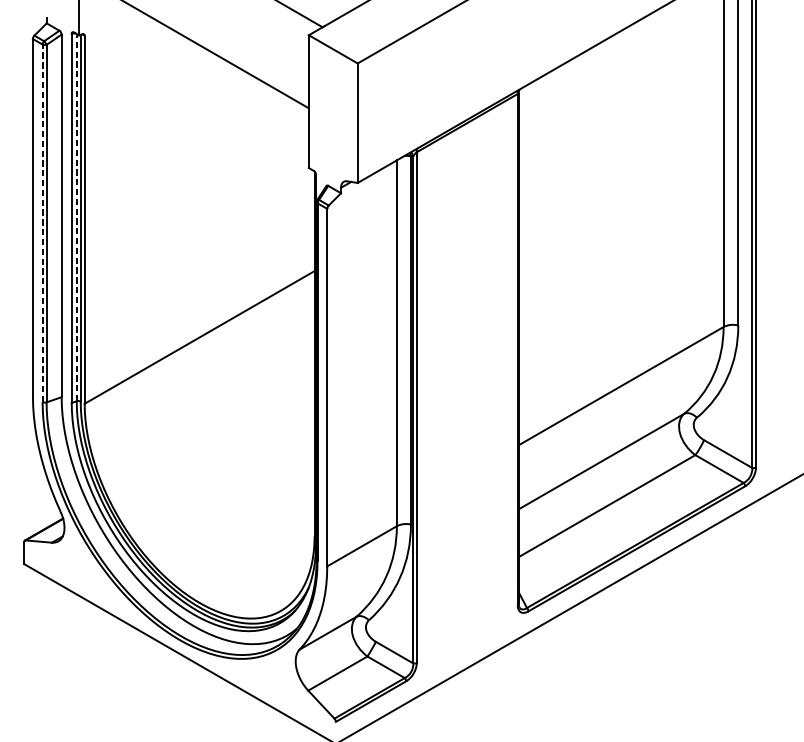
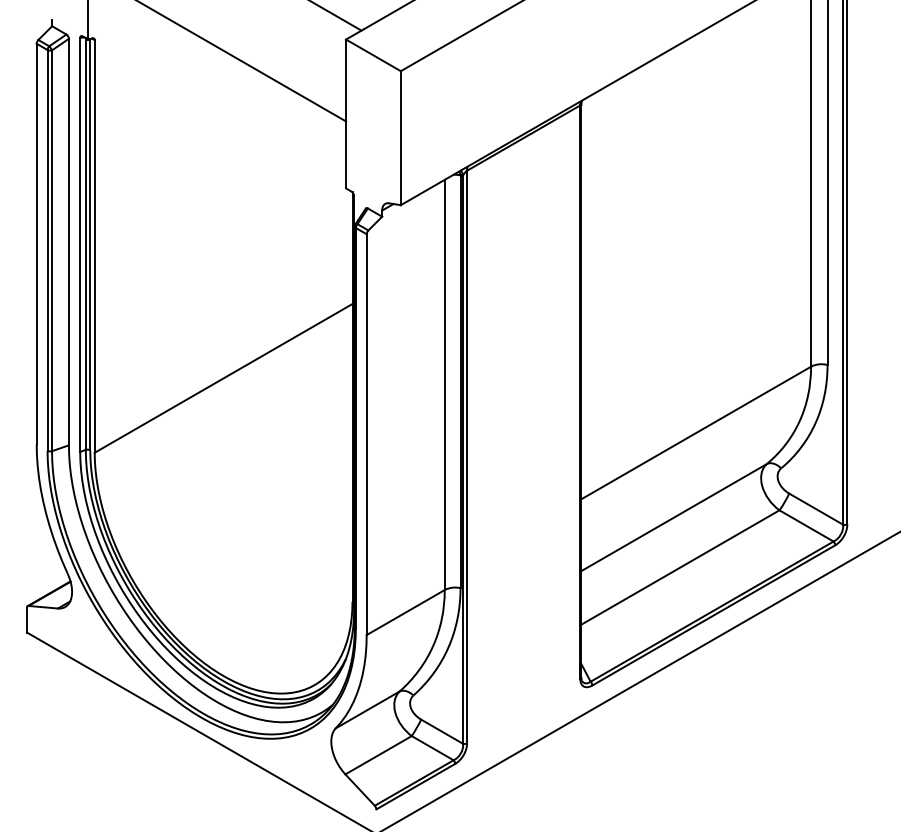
line: (76, 218) -> (85, 244), dashed -> solid
line: (42, 222) -> (47, 249), dashed -> solid

